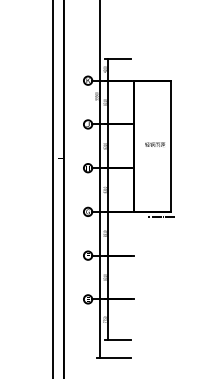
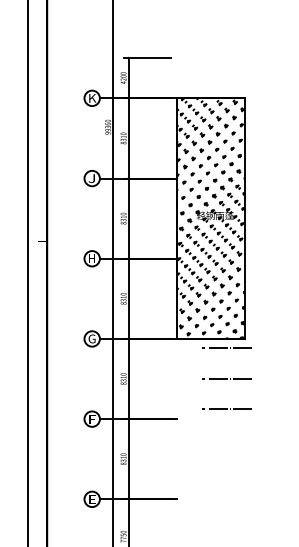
hatch: (152, 145) -> (210, 217), added
line: (161, 233) -> (226, 378), added
line: (161, 250) -> (226, 409), added

